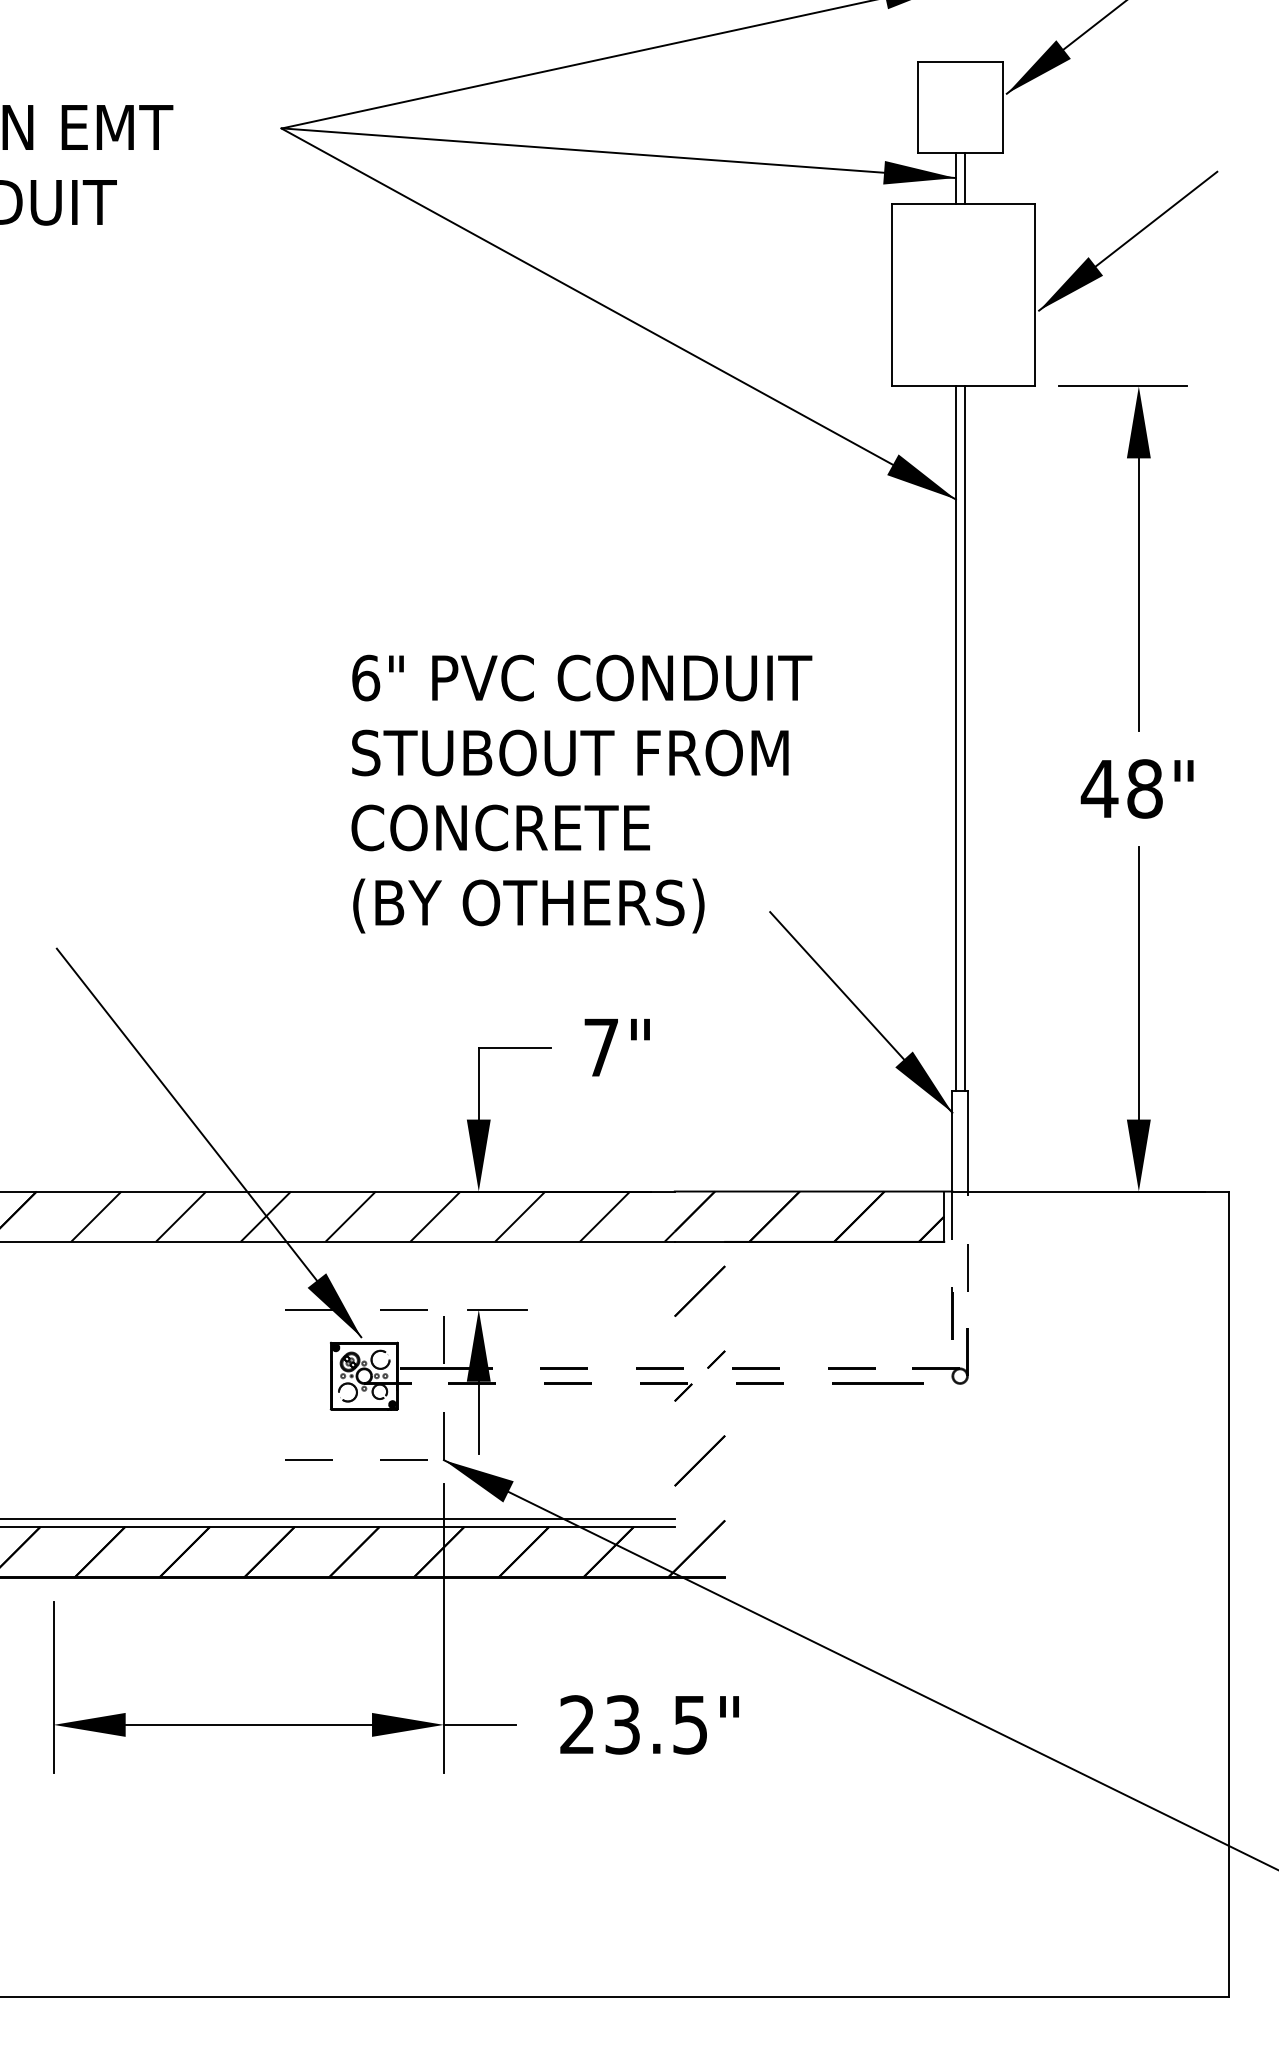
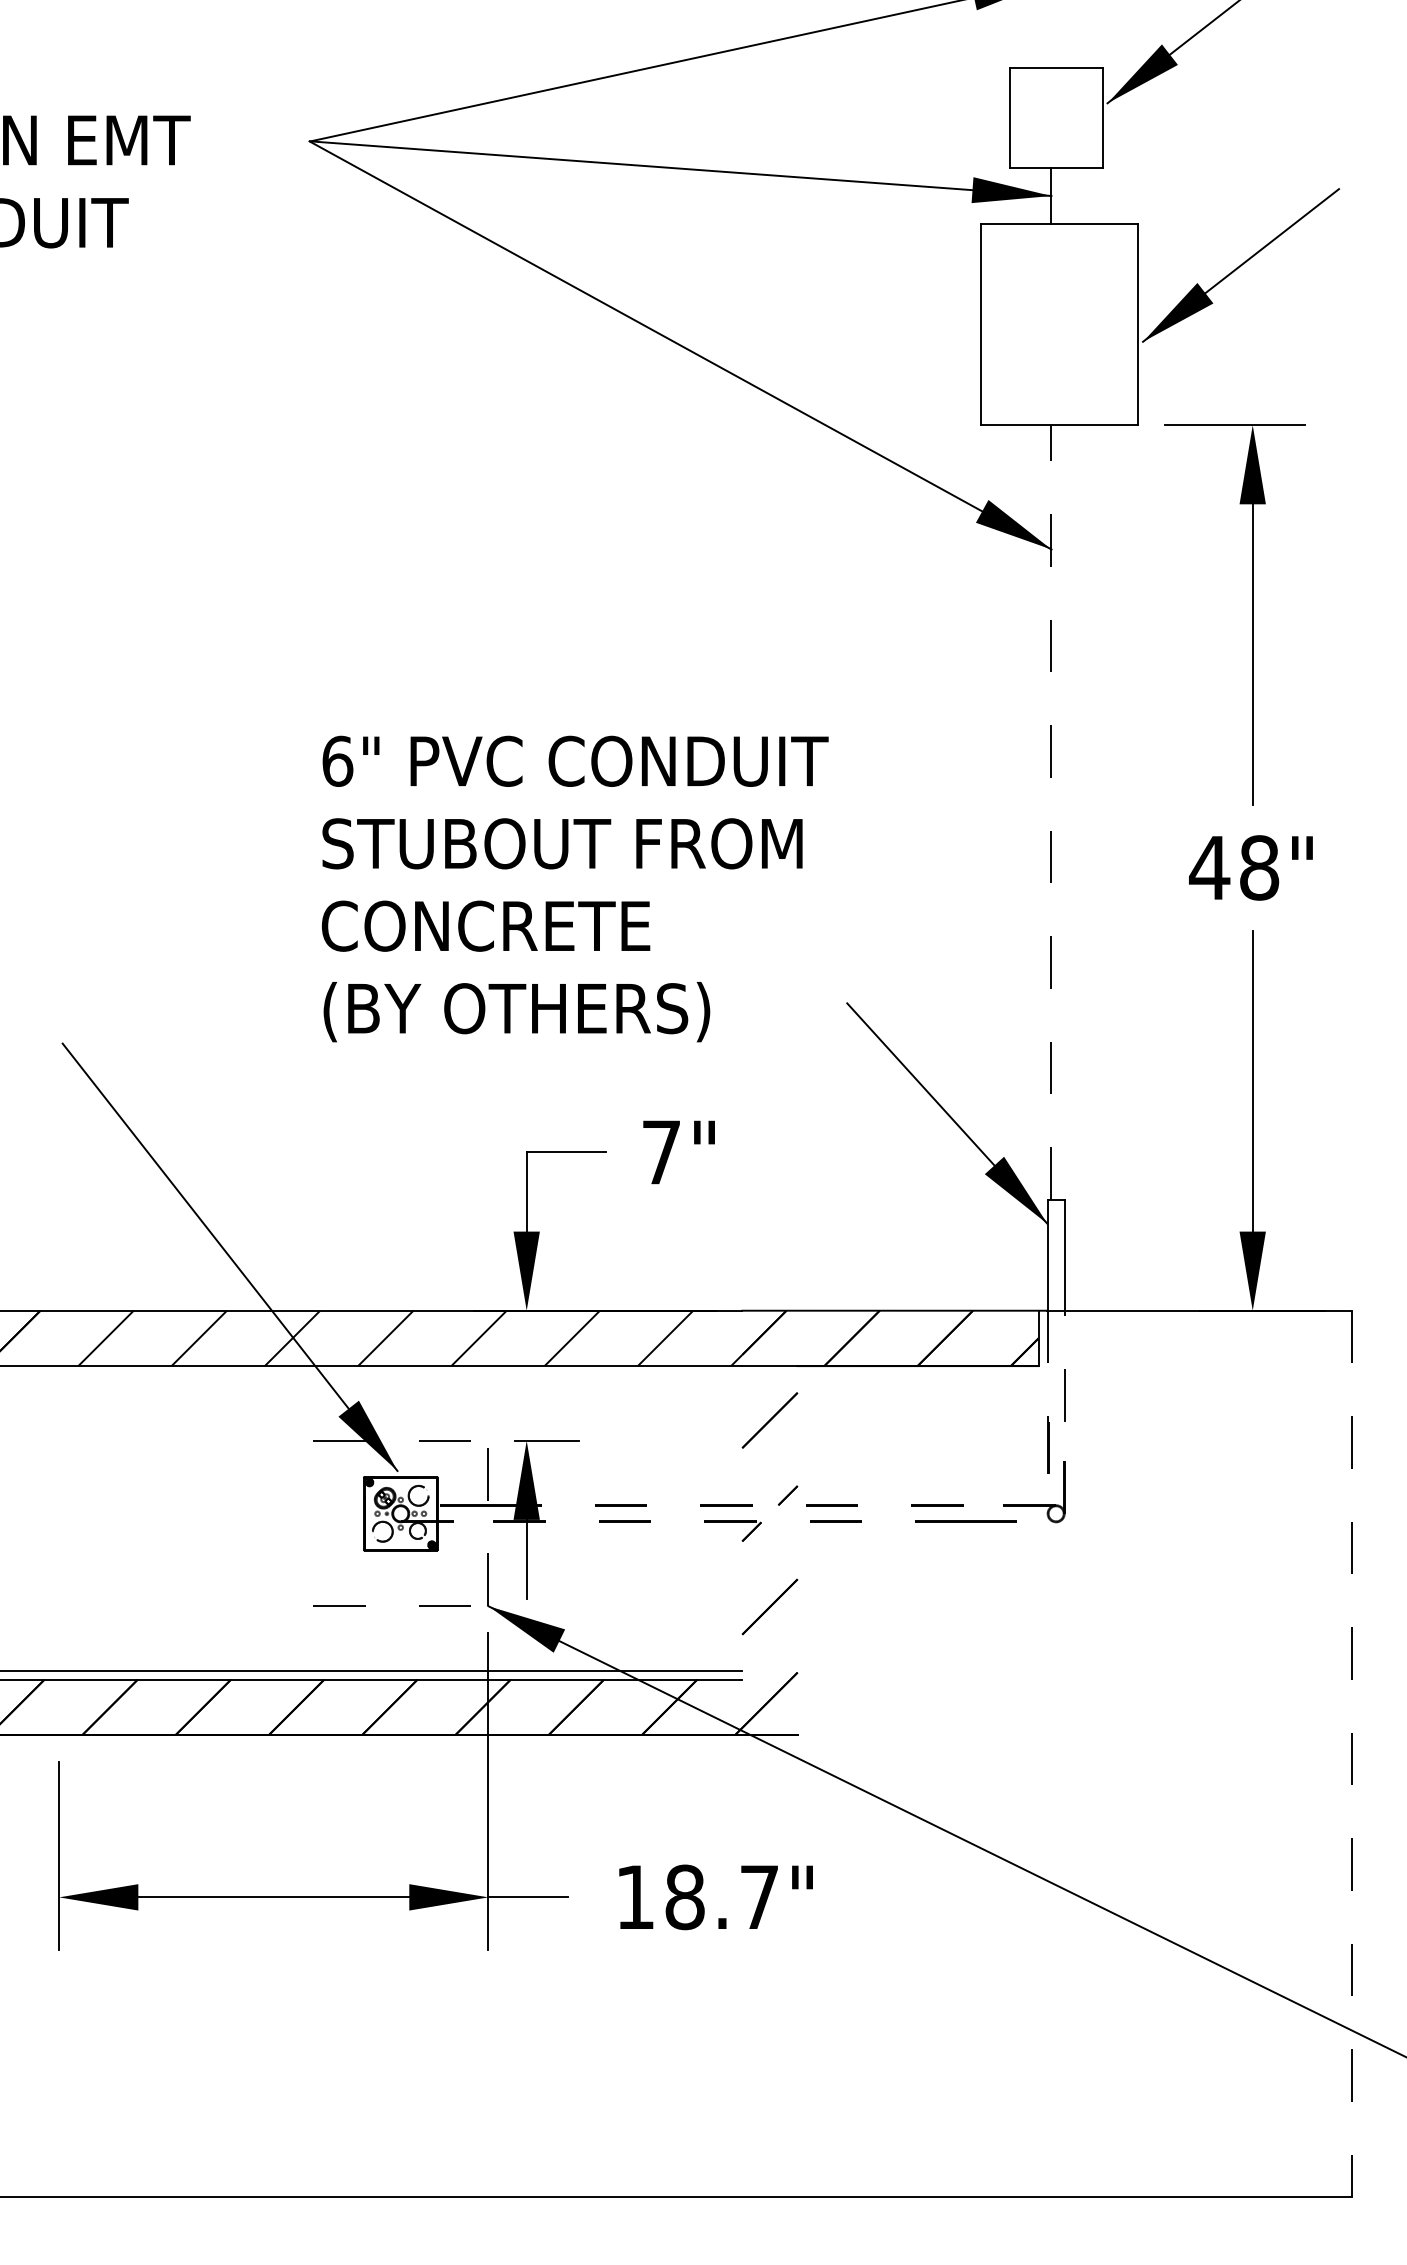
line: (964, 177) -> (1060, 195), removed
line: (955, 737) -> (1051, 811), solid -> dashed
line: (964, 737) -> (1060, 811), removed
text: (581, 793) -> (574, 888), moved
line: (1228, 1594) -> (1351, 1753), solid -> dashed
text: (633, 1724) -> (696, 1896), 23.5" -> 18.7"

